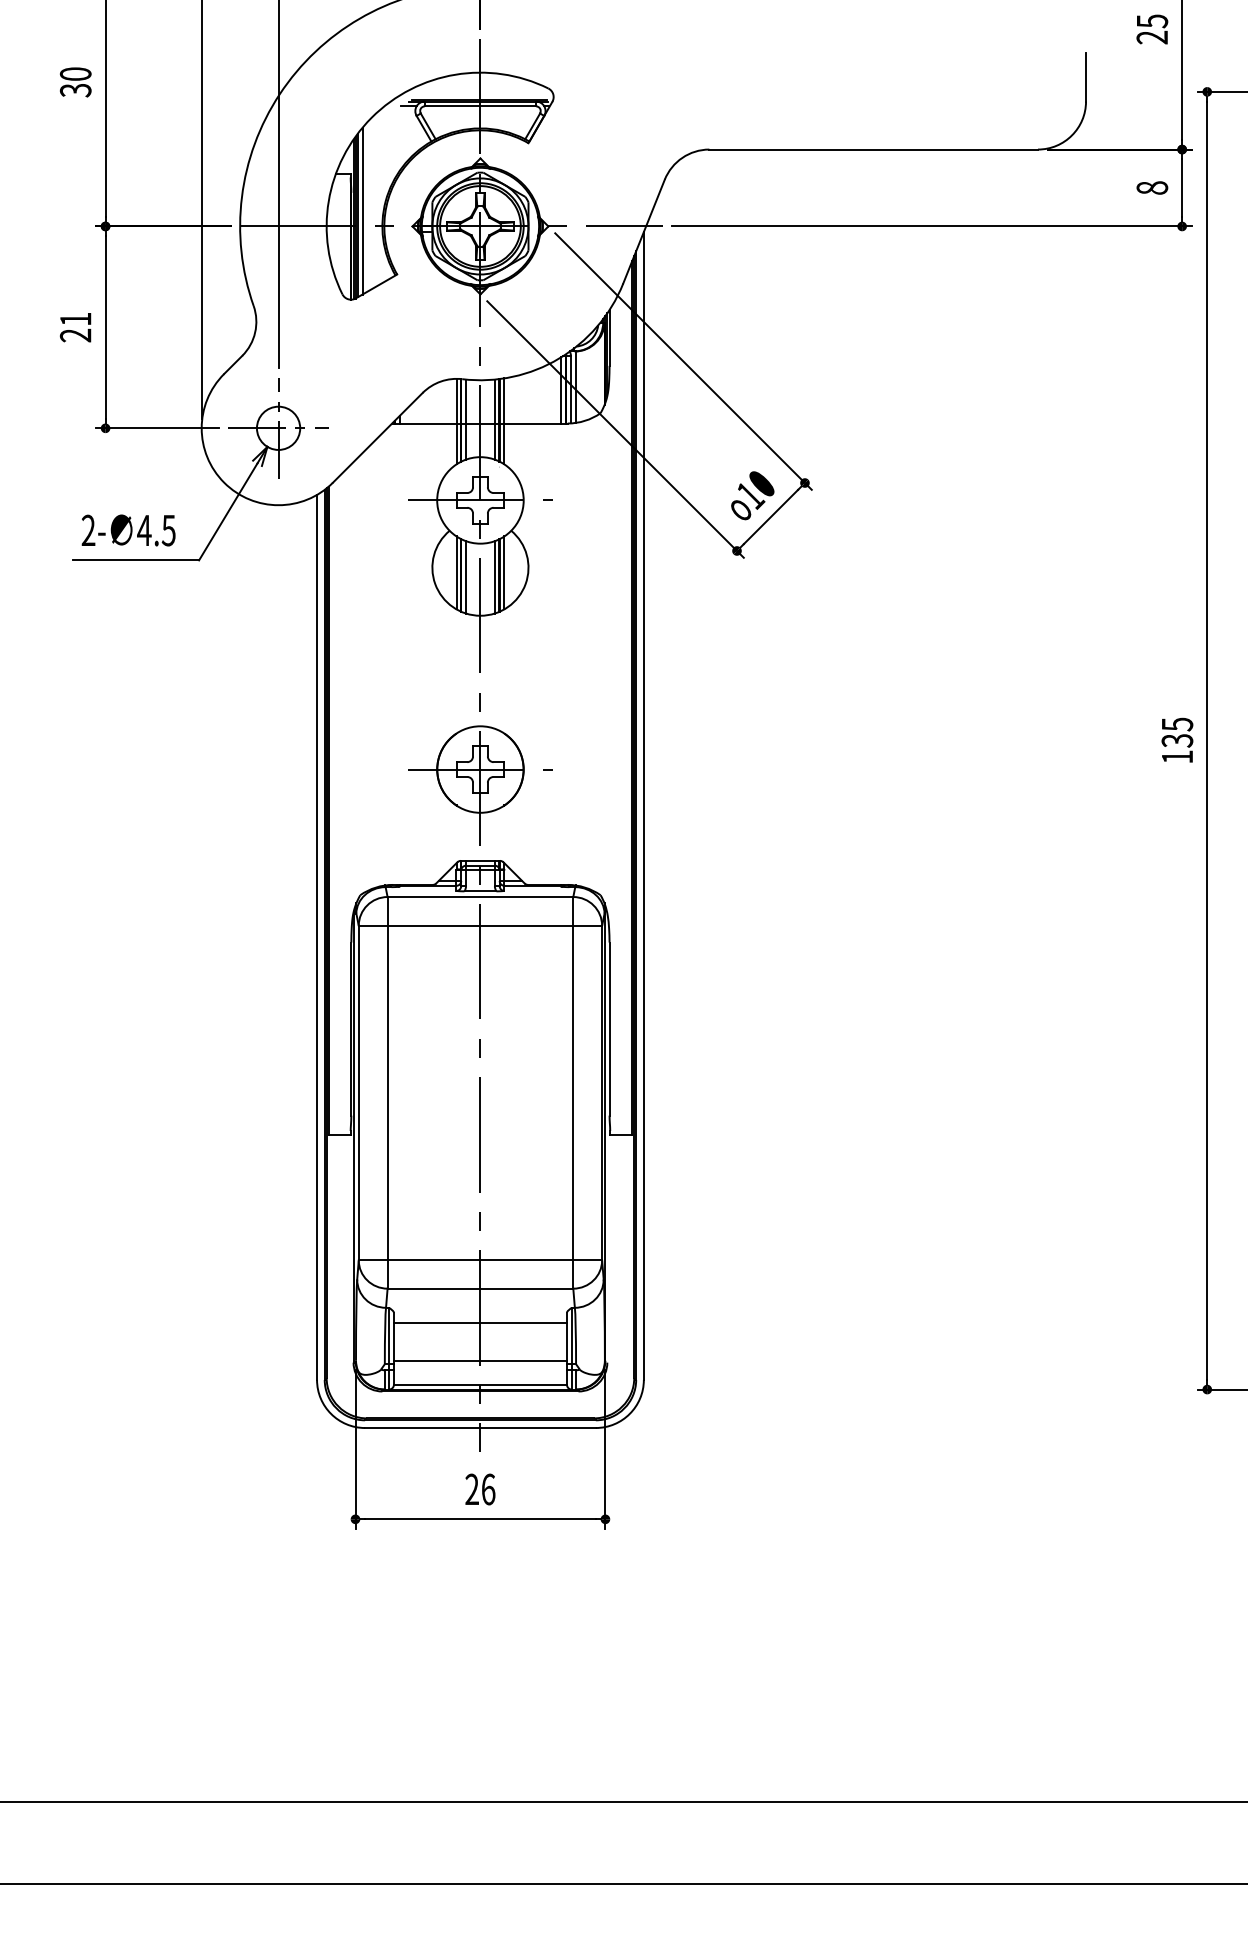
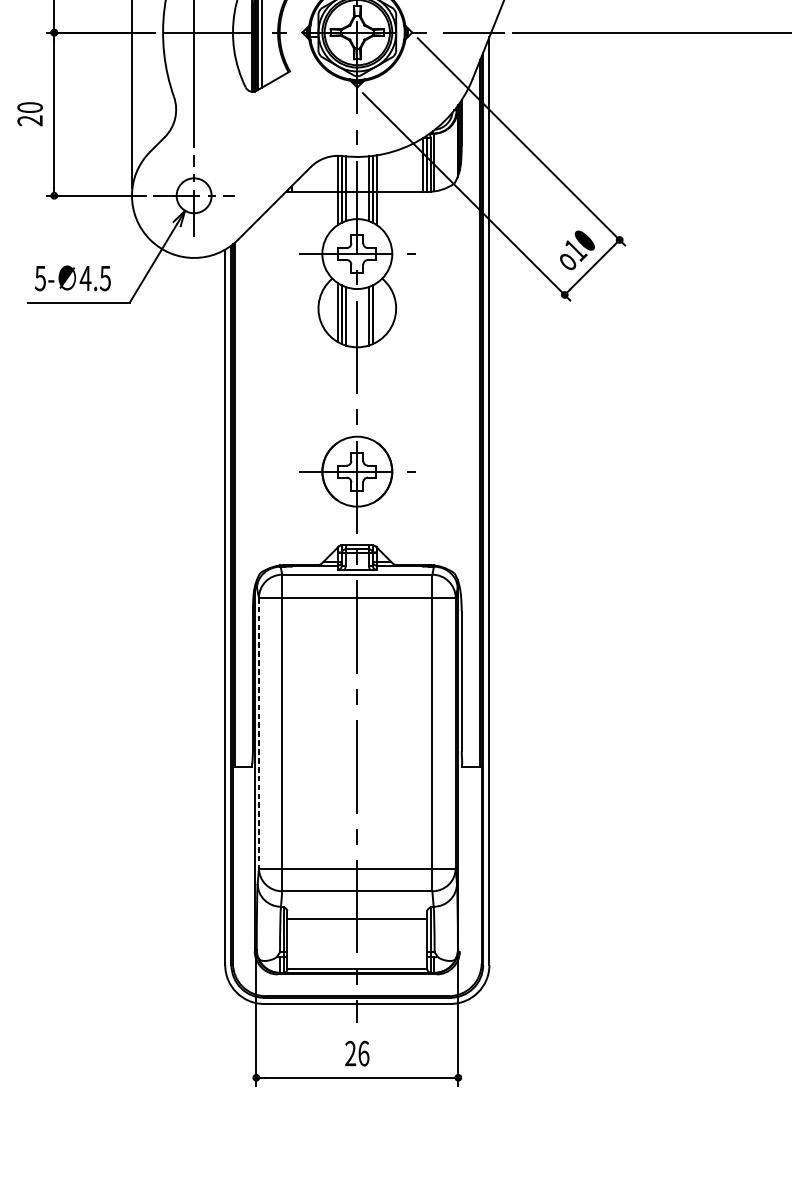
text: (75, 318) -> (29, 107), 21 -> 20
text: (88, 530) -> (40, 278), 2- -> 5-
line: (504, 572) -> (376, 312), removed
line: (358, 1093) -> (258, 733), solid -> dashed
line: (479, 1360) -> (356, 949), removed

